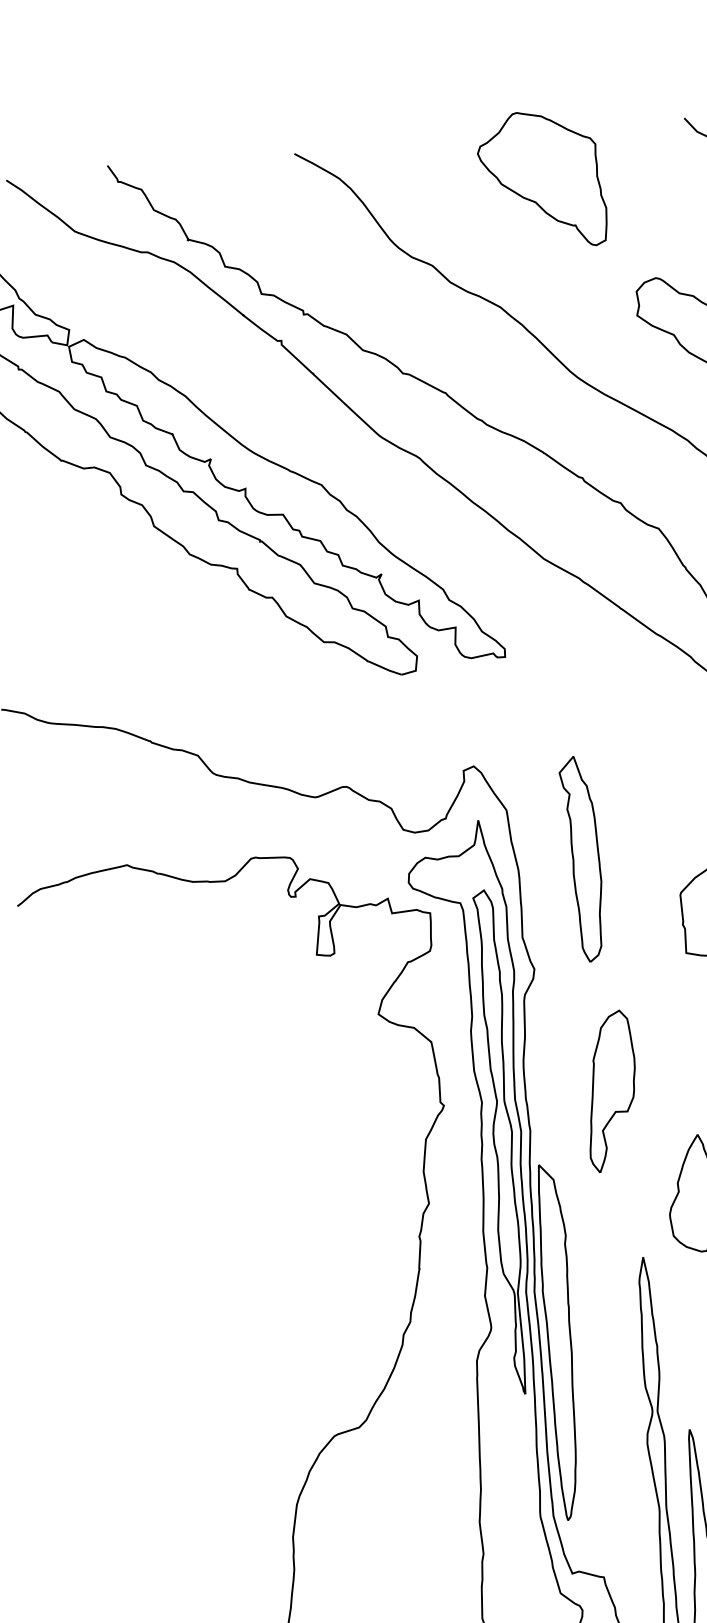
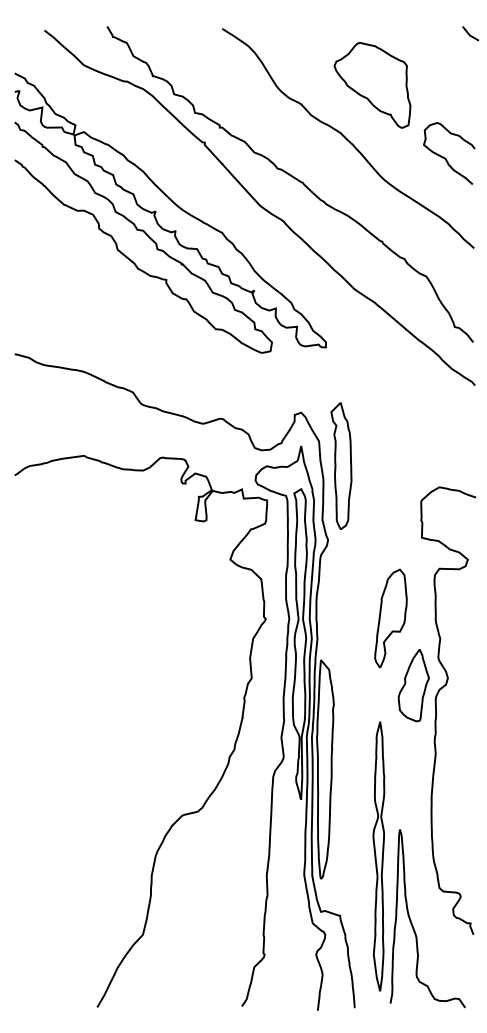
part: (542, 180) -> (372, 85), moved
part: (583, 858) -> (341, 465), moved
part: (610, 1091) -> (390, 618), moved

